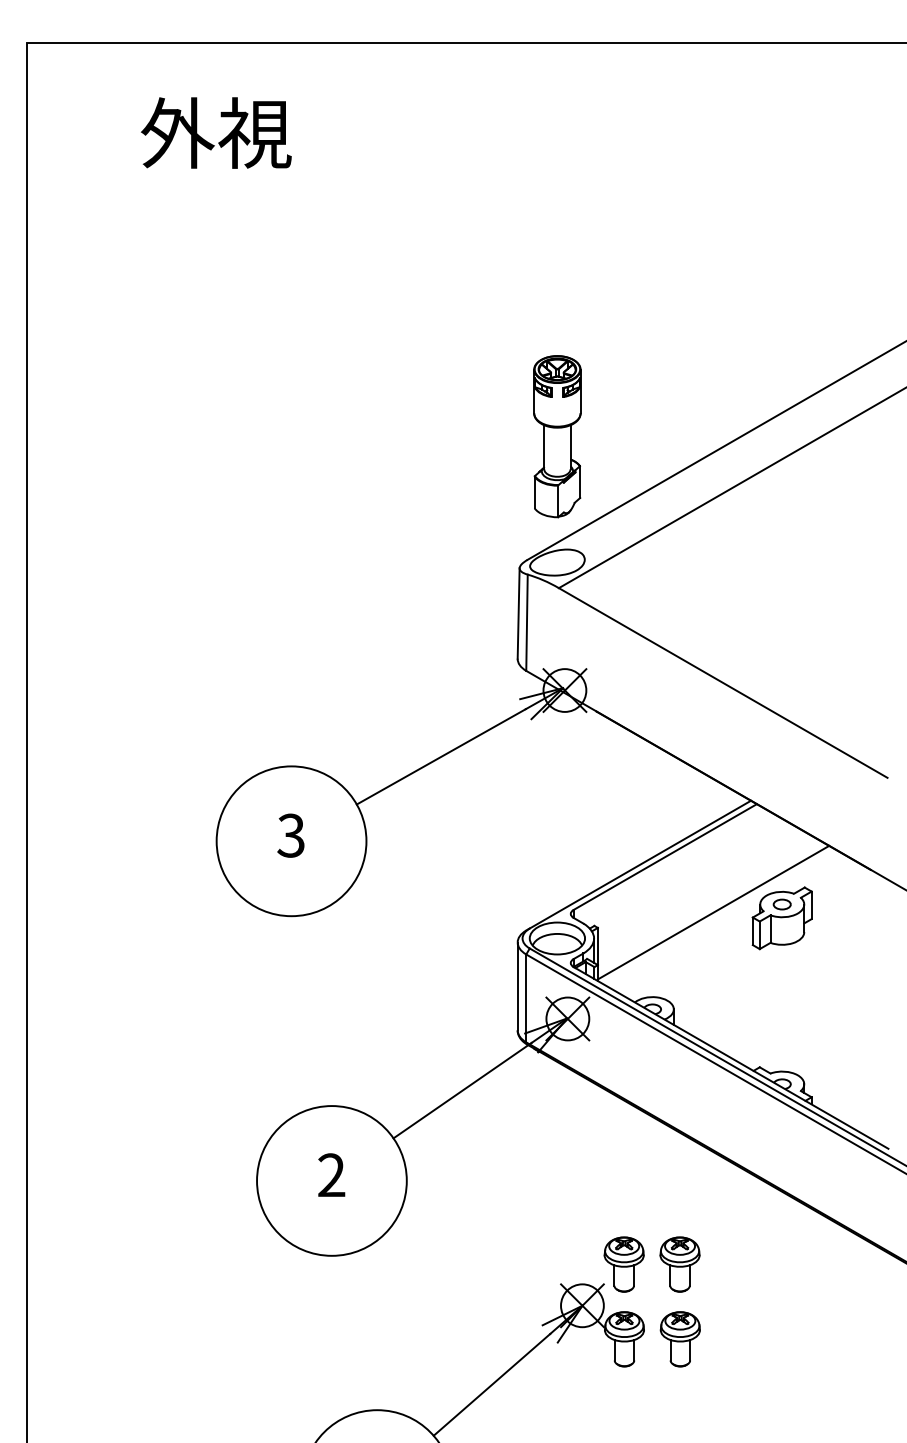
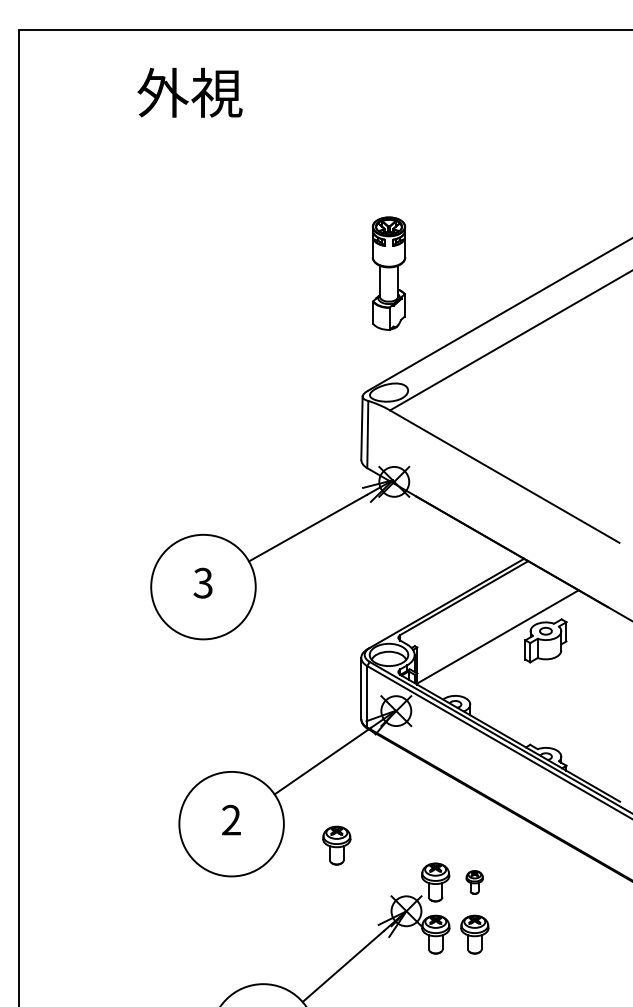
text: (215, 132) -> (189, 92), moved
part: (556, 436) -> (388, 273), moved
part: (482, 1211) -> (336, 845), added
part: (679, 1264) -> (474, 882), size x0.6

